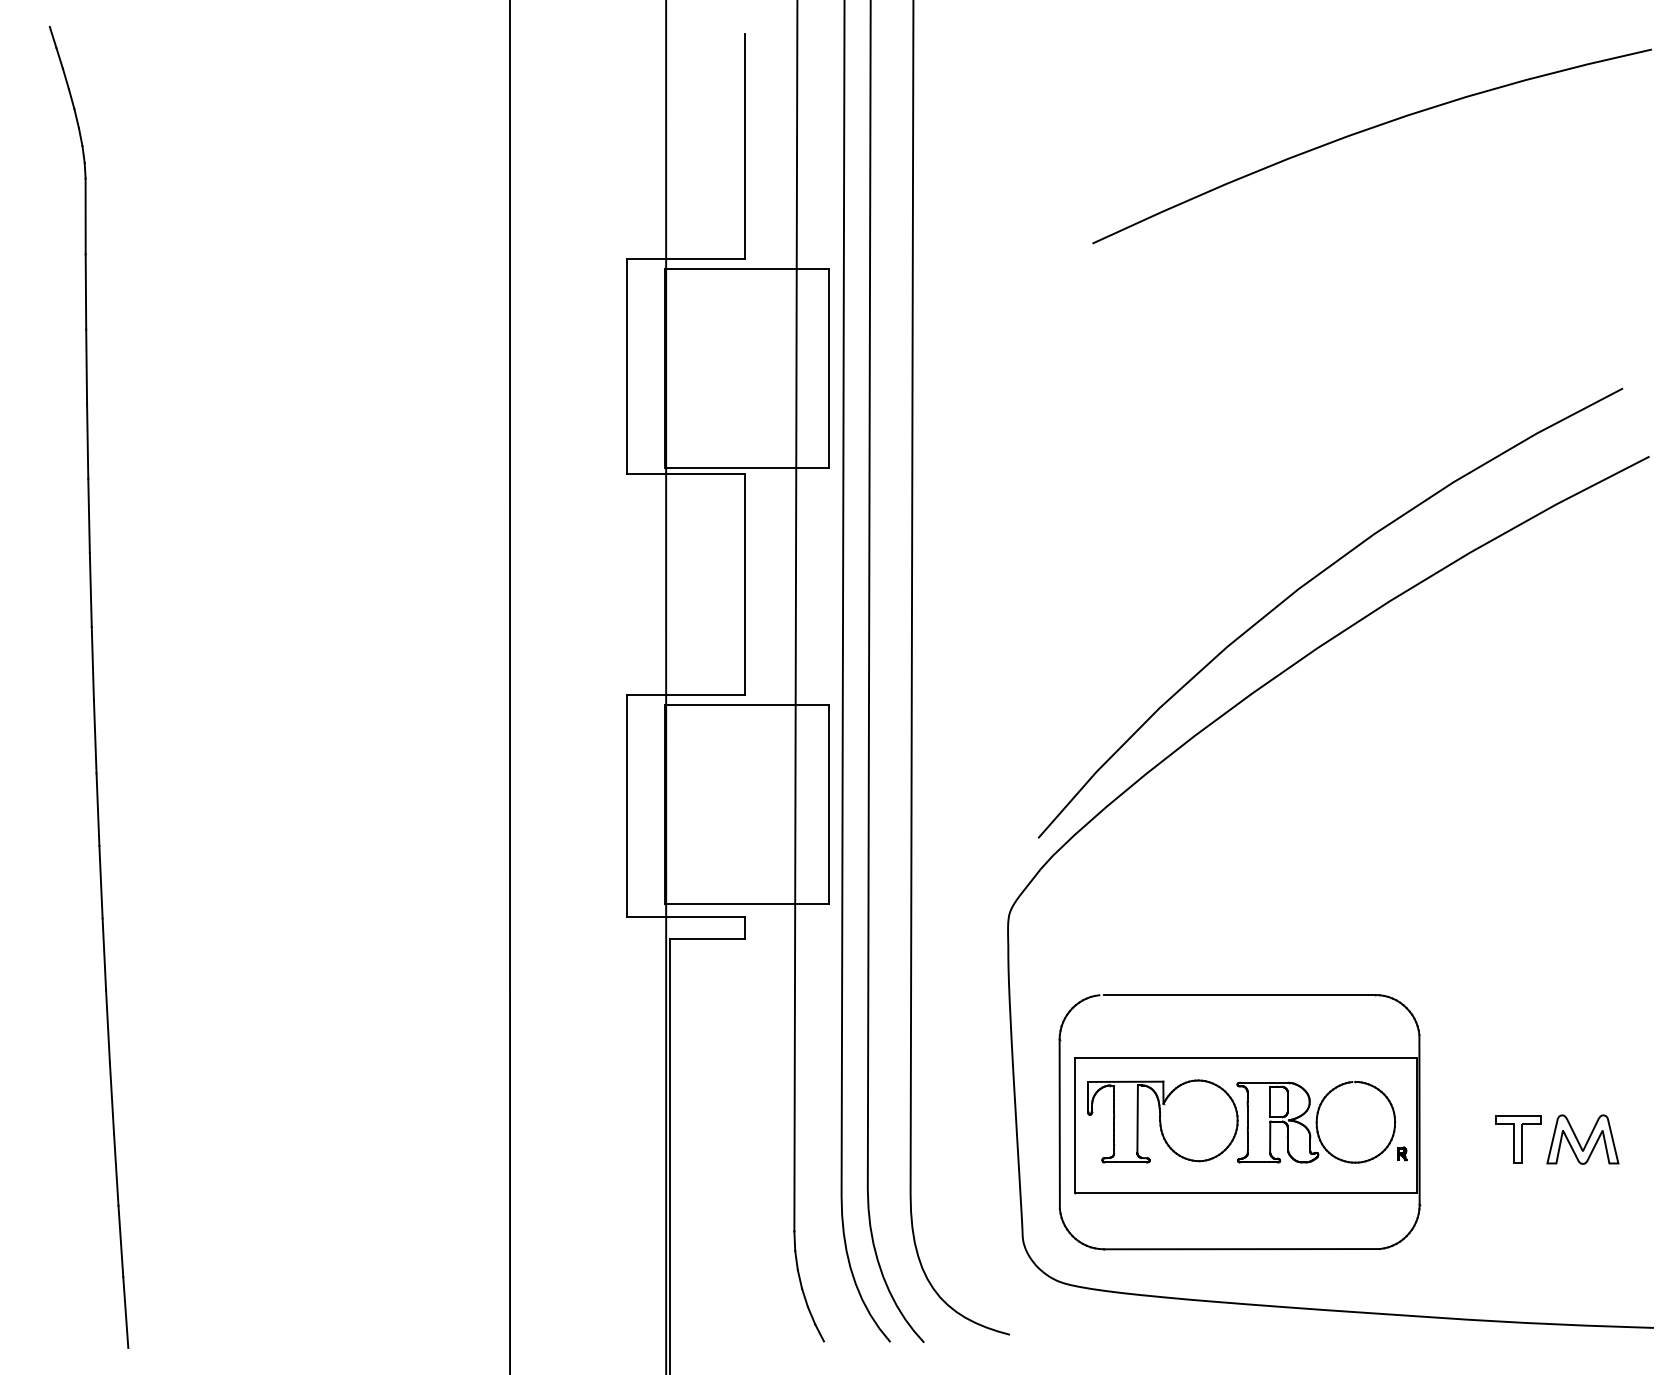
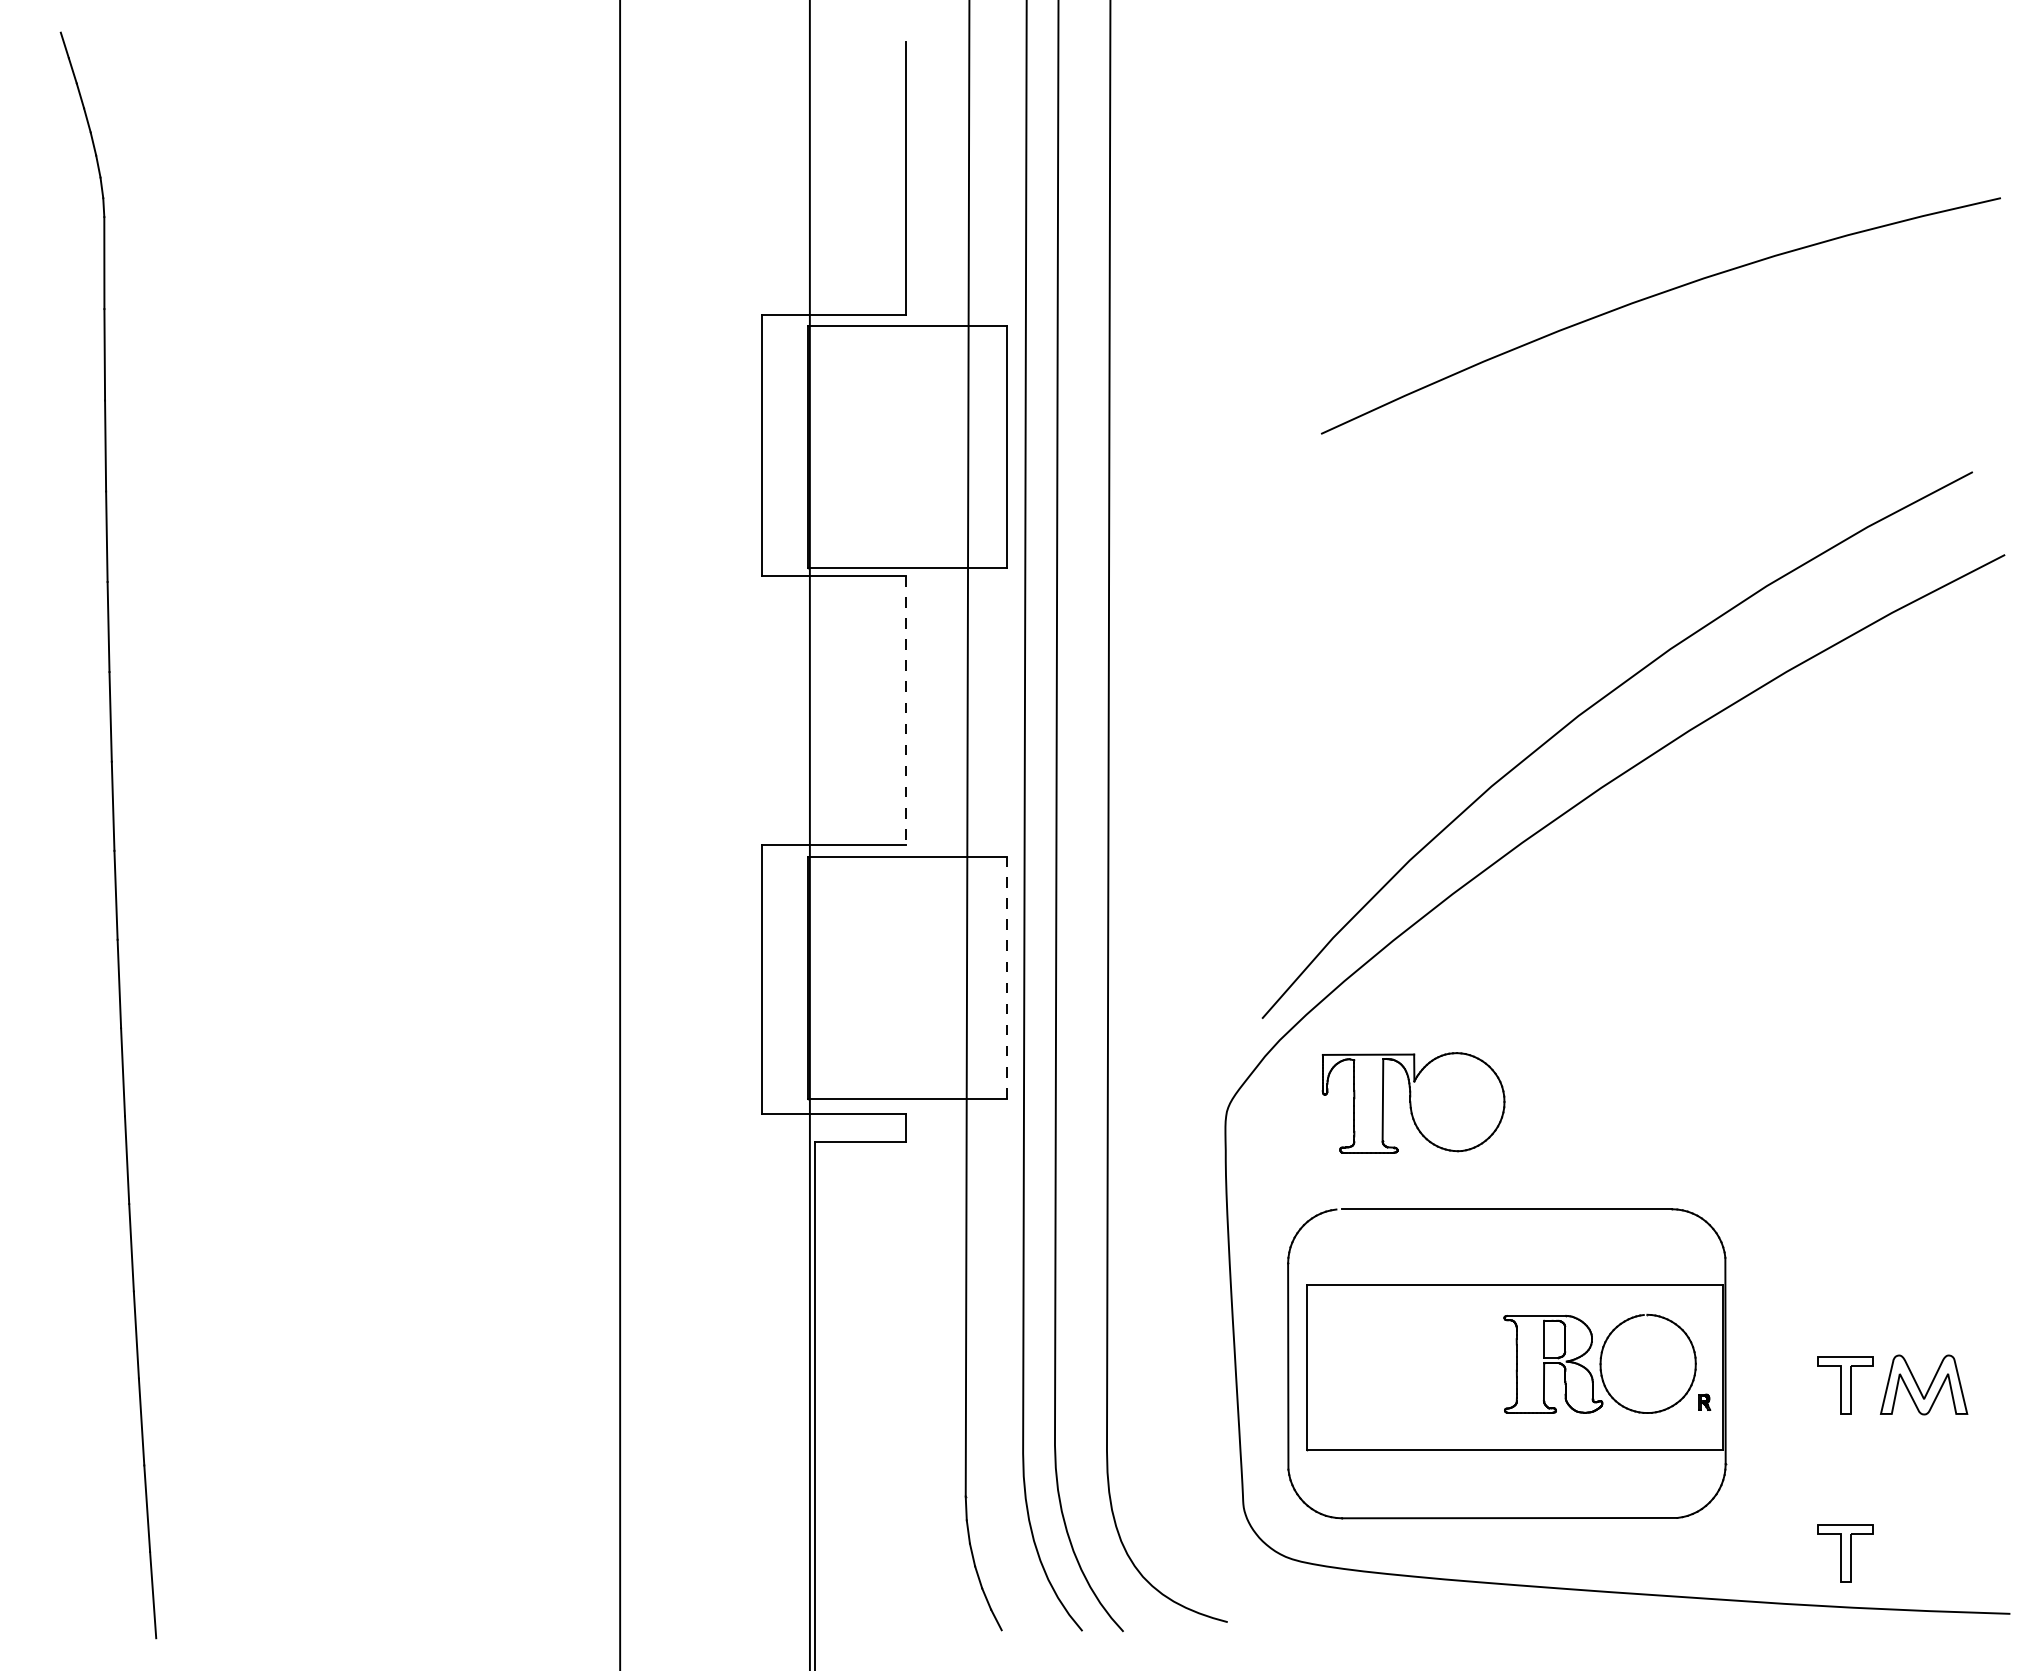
curve: (1367, 130) -> (1655, 296), moved
line: (744, 584) -> (905, 710), solid -> dashed
line: (828, 804) -> (1007, 977), solid -> dashed
part: (1162, 1121) -> (1413, 1102), moved
part: (1518, 1278) -> (1845, 1553), added

